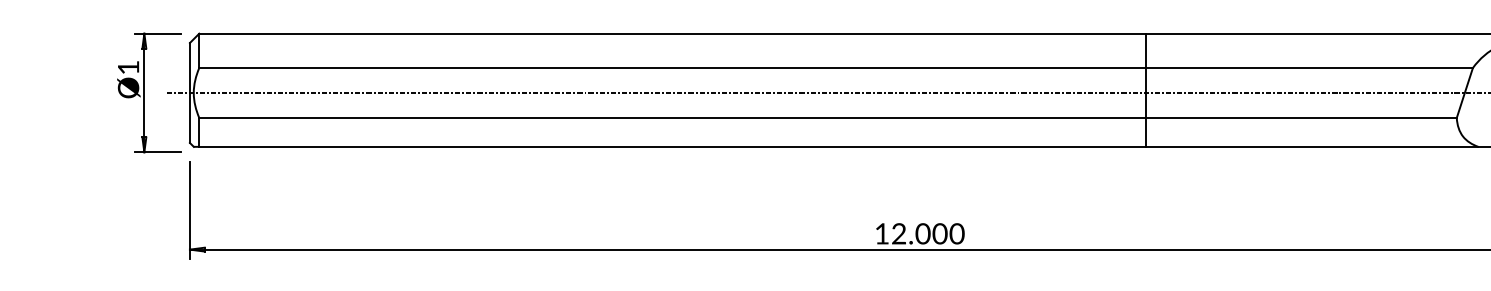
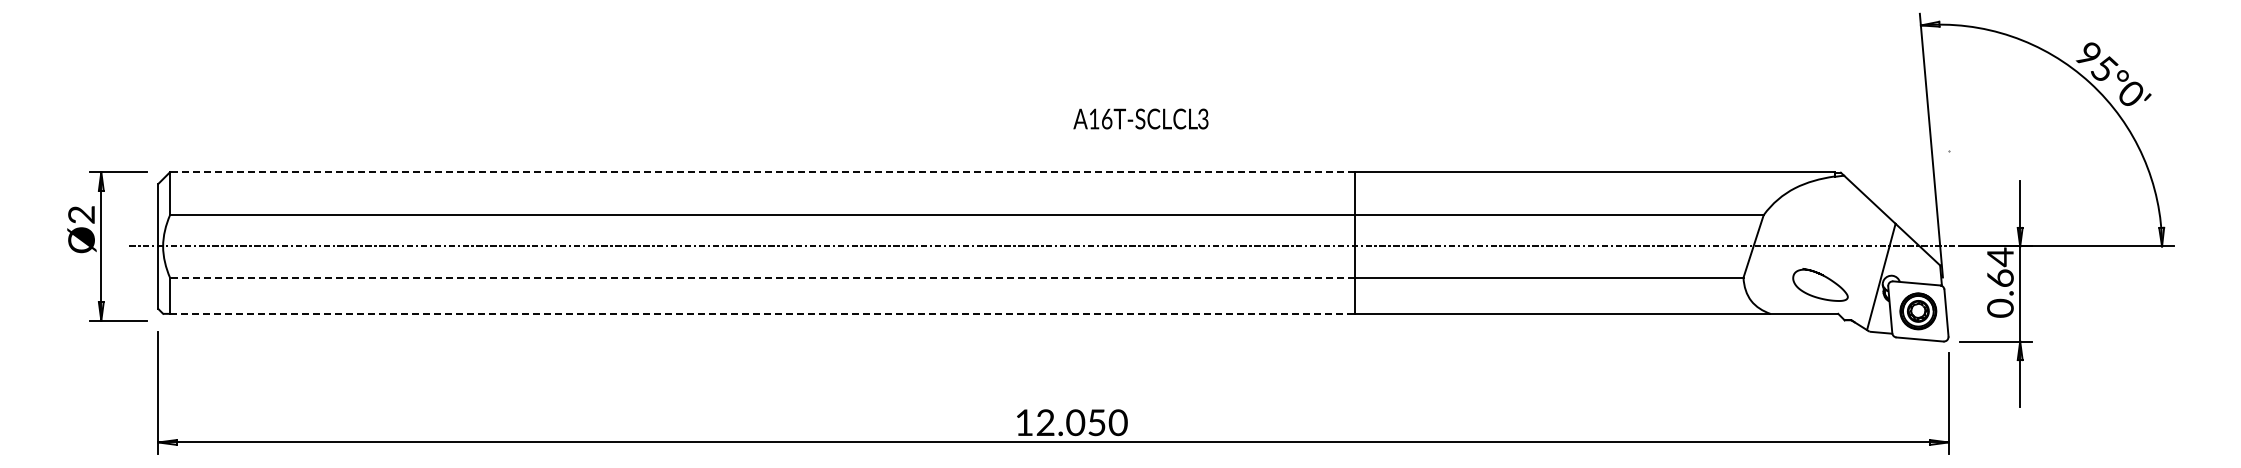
line: (671, 33) -> (761, 172), solid -> dashed
text: (128, 67) -> (81, 214), Ø1 -> Ø2
line: (671, 117) -> (761, 277), solid -> dashed
line: (672, 146) -> (762, 313), solid -> dashed
text: (939, 233) -> (1096, 422), 12.000 -> 12.050

